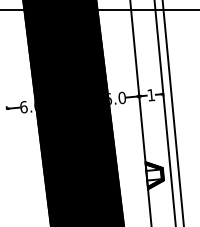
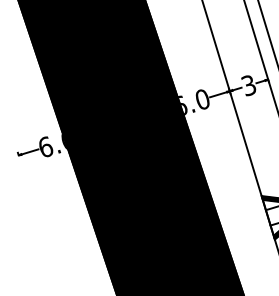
text: (151, 95) -> (249, 85), 1 -> 3

